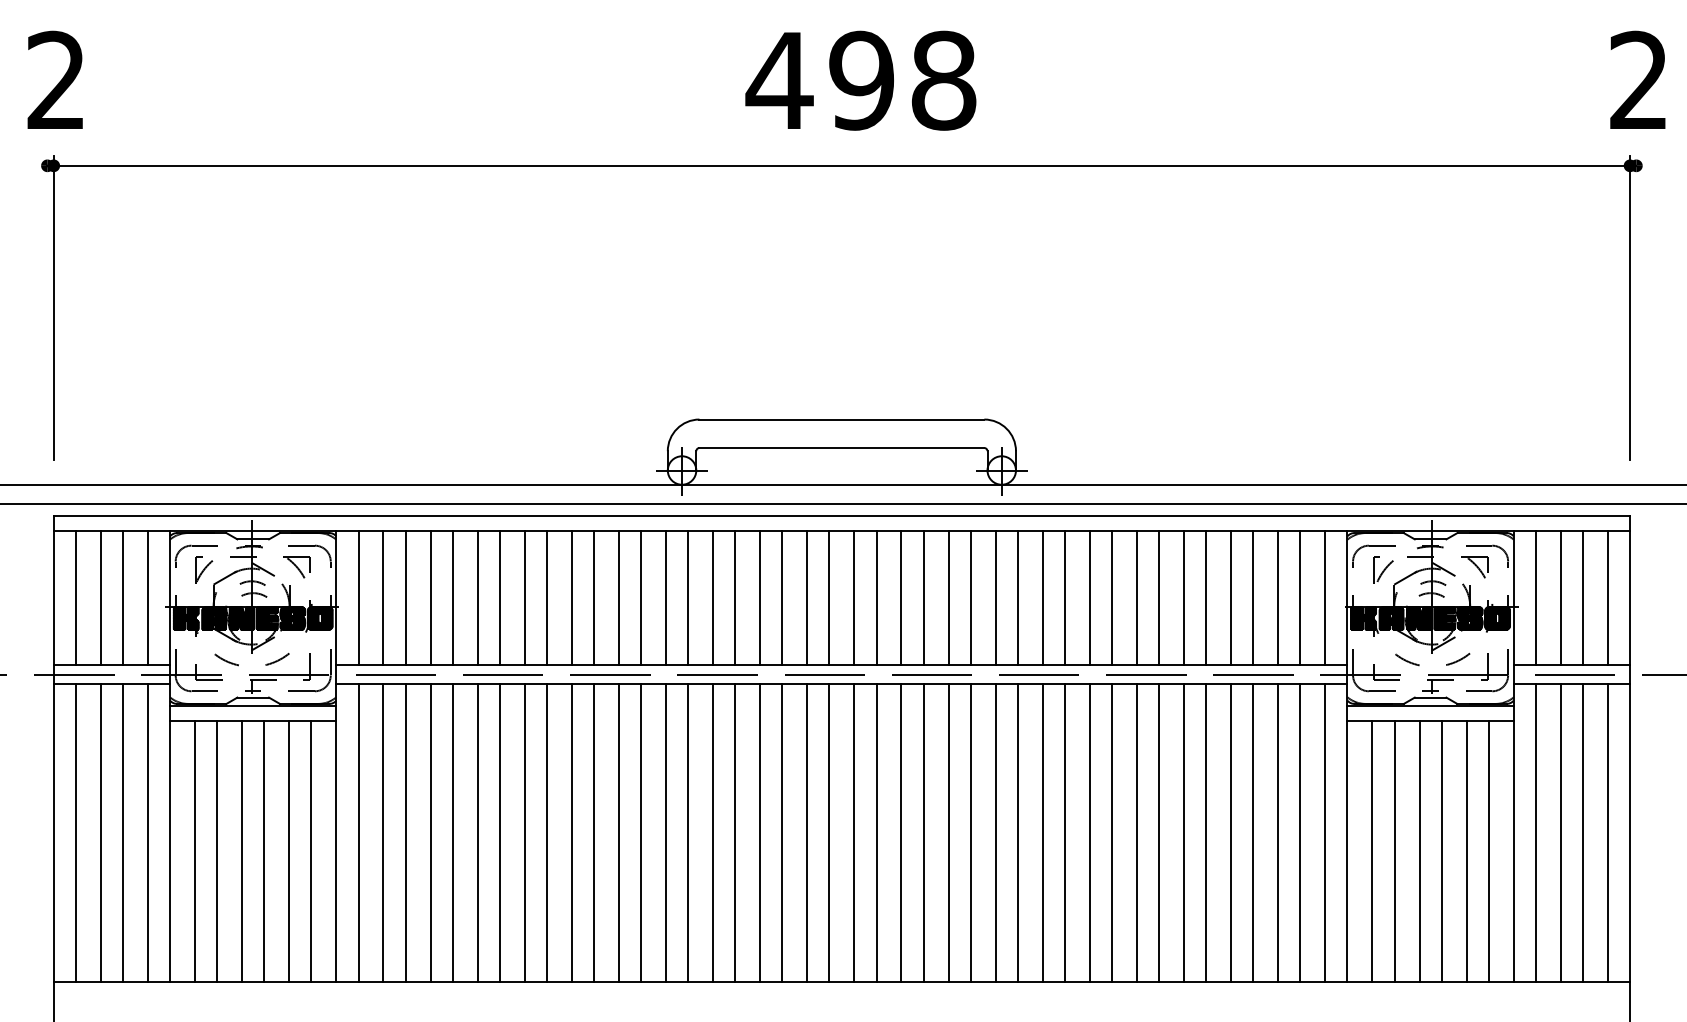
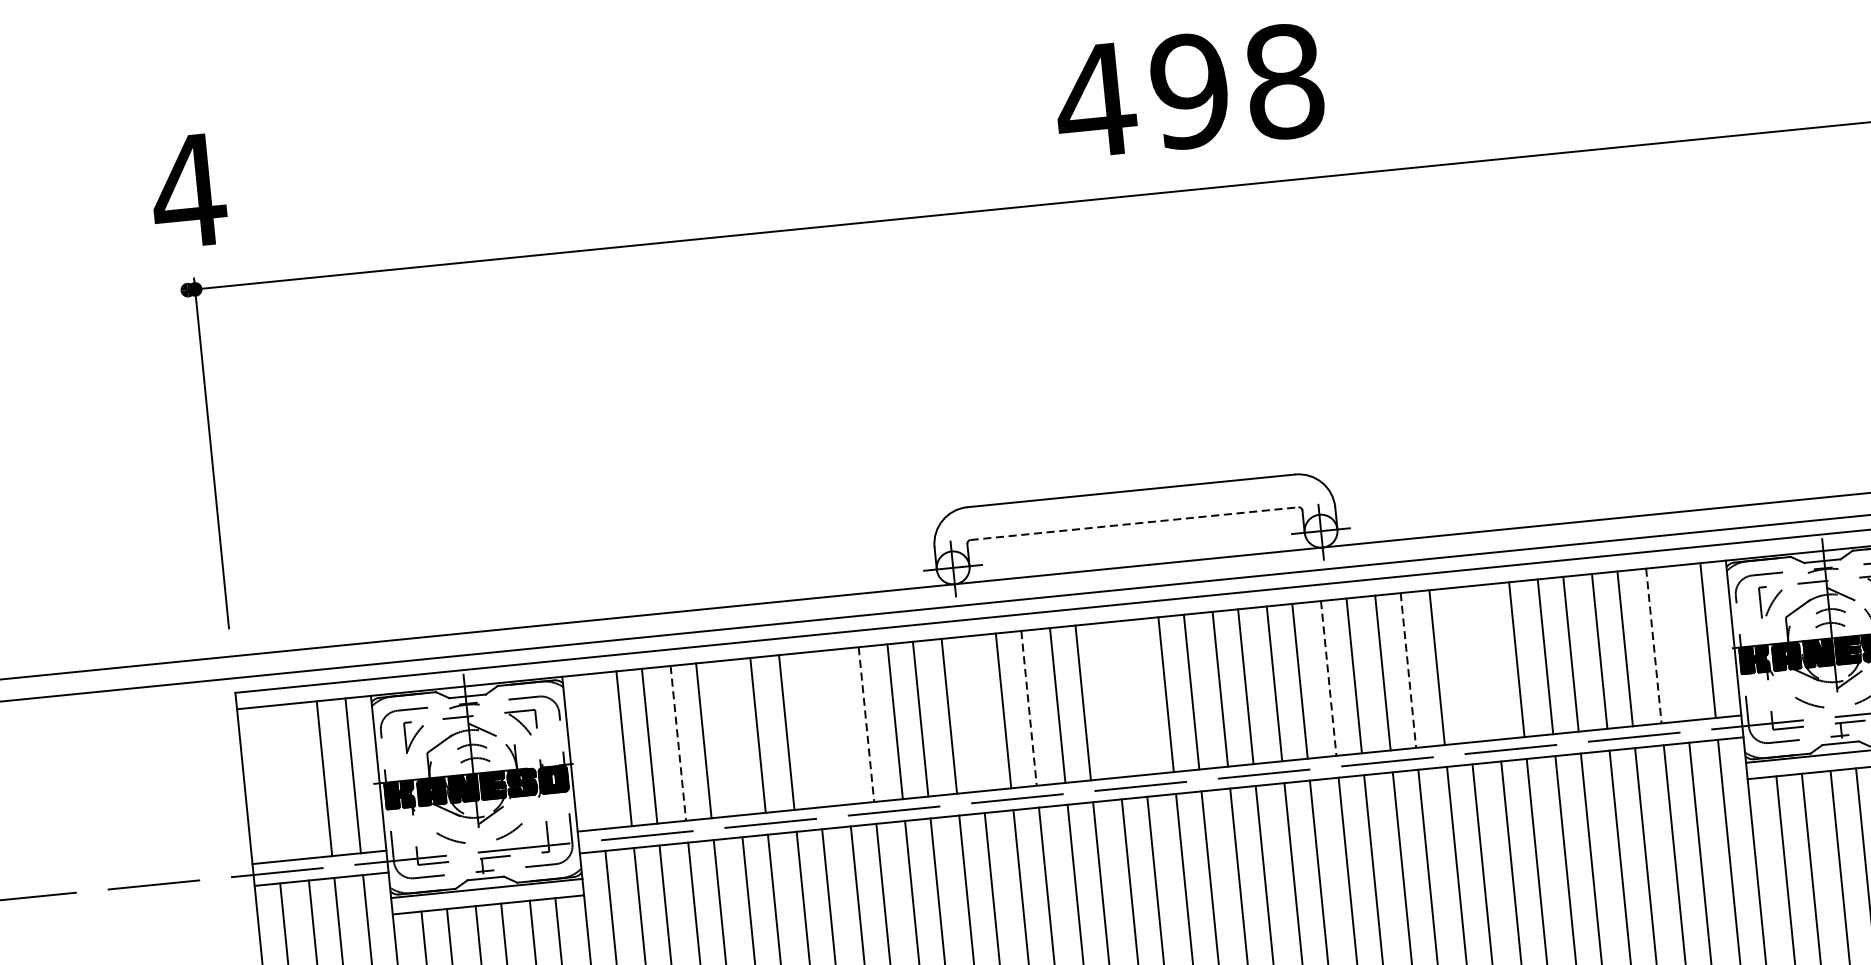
text: (55, 79) -> (187, 189), 2 -> 4
text: (860, 80) -> (1188, 91), moved
line: (842, 448) -> (1135, 524), solid -> dashed
line: (75, 597) -> (269, 783), removed
line: (100, 597) -> (298, 780), removed
line: (358, 597) -> (595, 751), removed
line: (477, 597) -> (732, 737), removed
line: (546, 597) -> (811, 729), removed
line: (571, 597) -> (840, 726), removed
line: (688, 597) -> (975, 713), removed
line: (807, 597) -> (1112, 699), removed
line: (829, 597) -> (1137, 697), removed
line: (1112, 597) -> (1463, 664), removed
line: (1136, 597) -> (1490, 661), removed
line: (1300, 597) -> (1679, 642), removed
line: (430, 598) -> (678, 744), solid -> dashed
line: (593, 598) -> (865, 725), solid -> dashed
line: (735, 598) -> (1029, 709), solid -> dashed
line: (995, 598) -> (1328, 679), solid -> dashed
line: (1064, 598) -> (1407, 671), solid -> dashed
line: (1278, 598) -> (1654, 646), solid -> dashed

